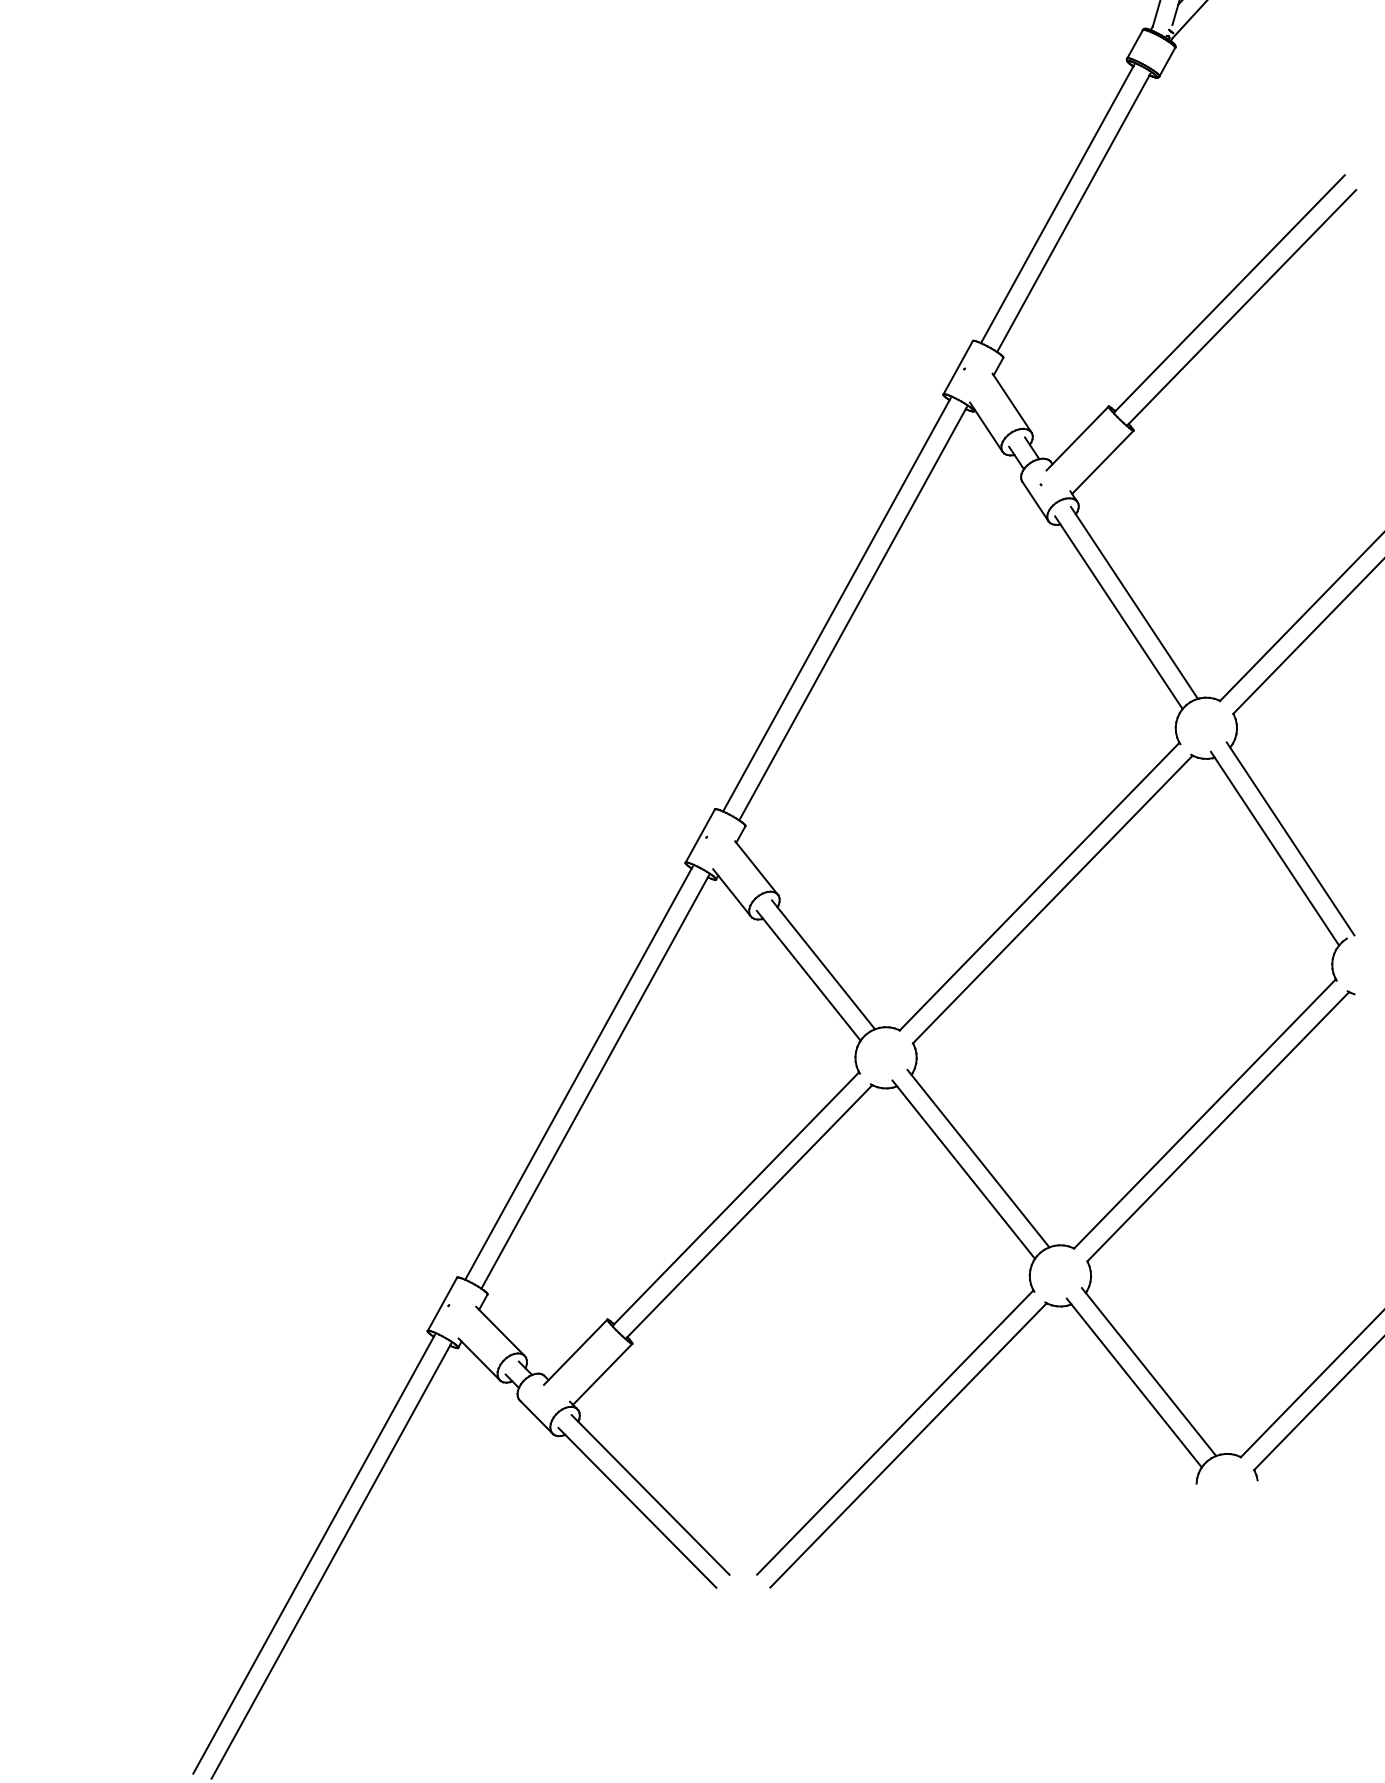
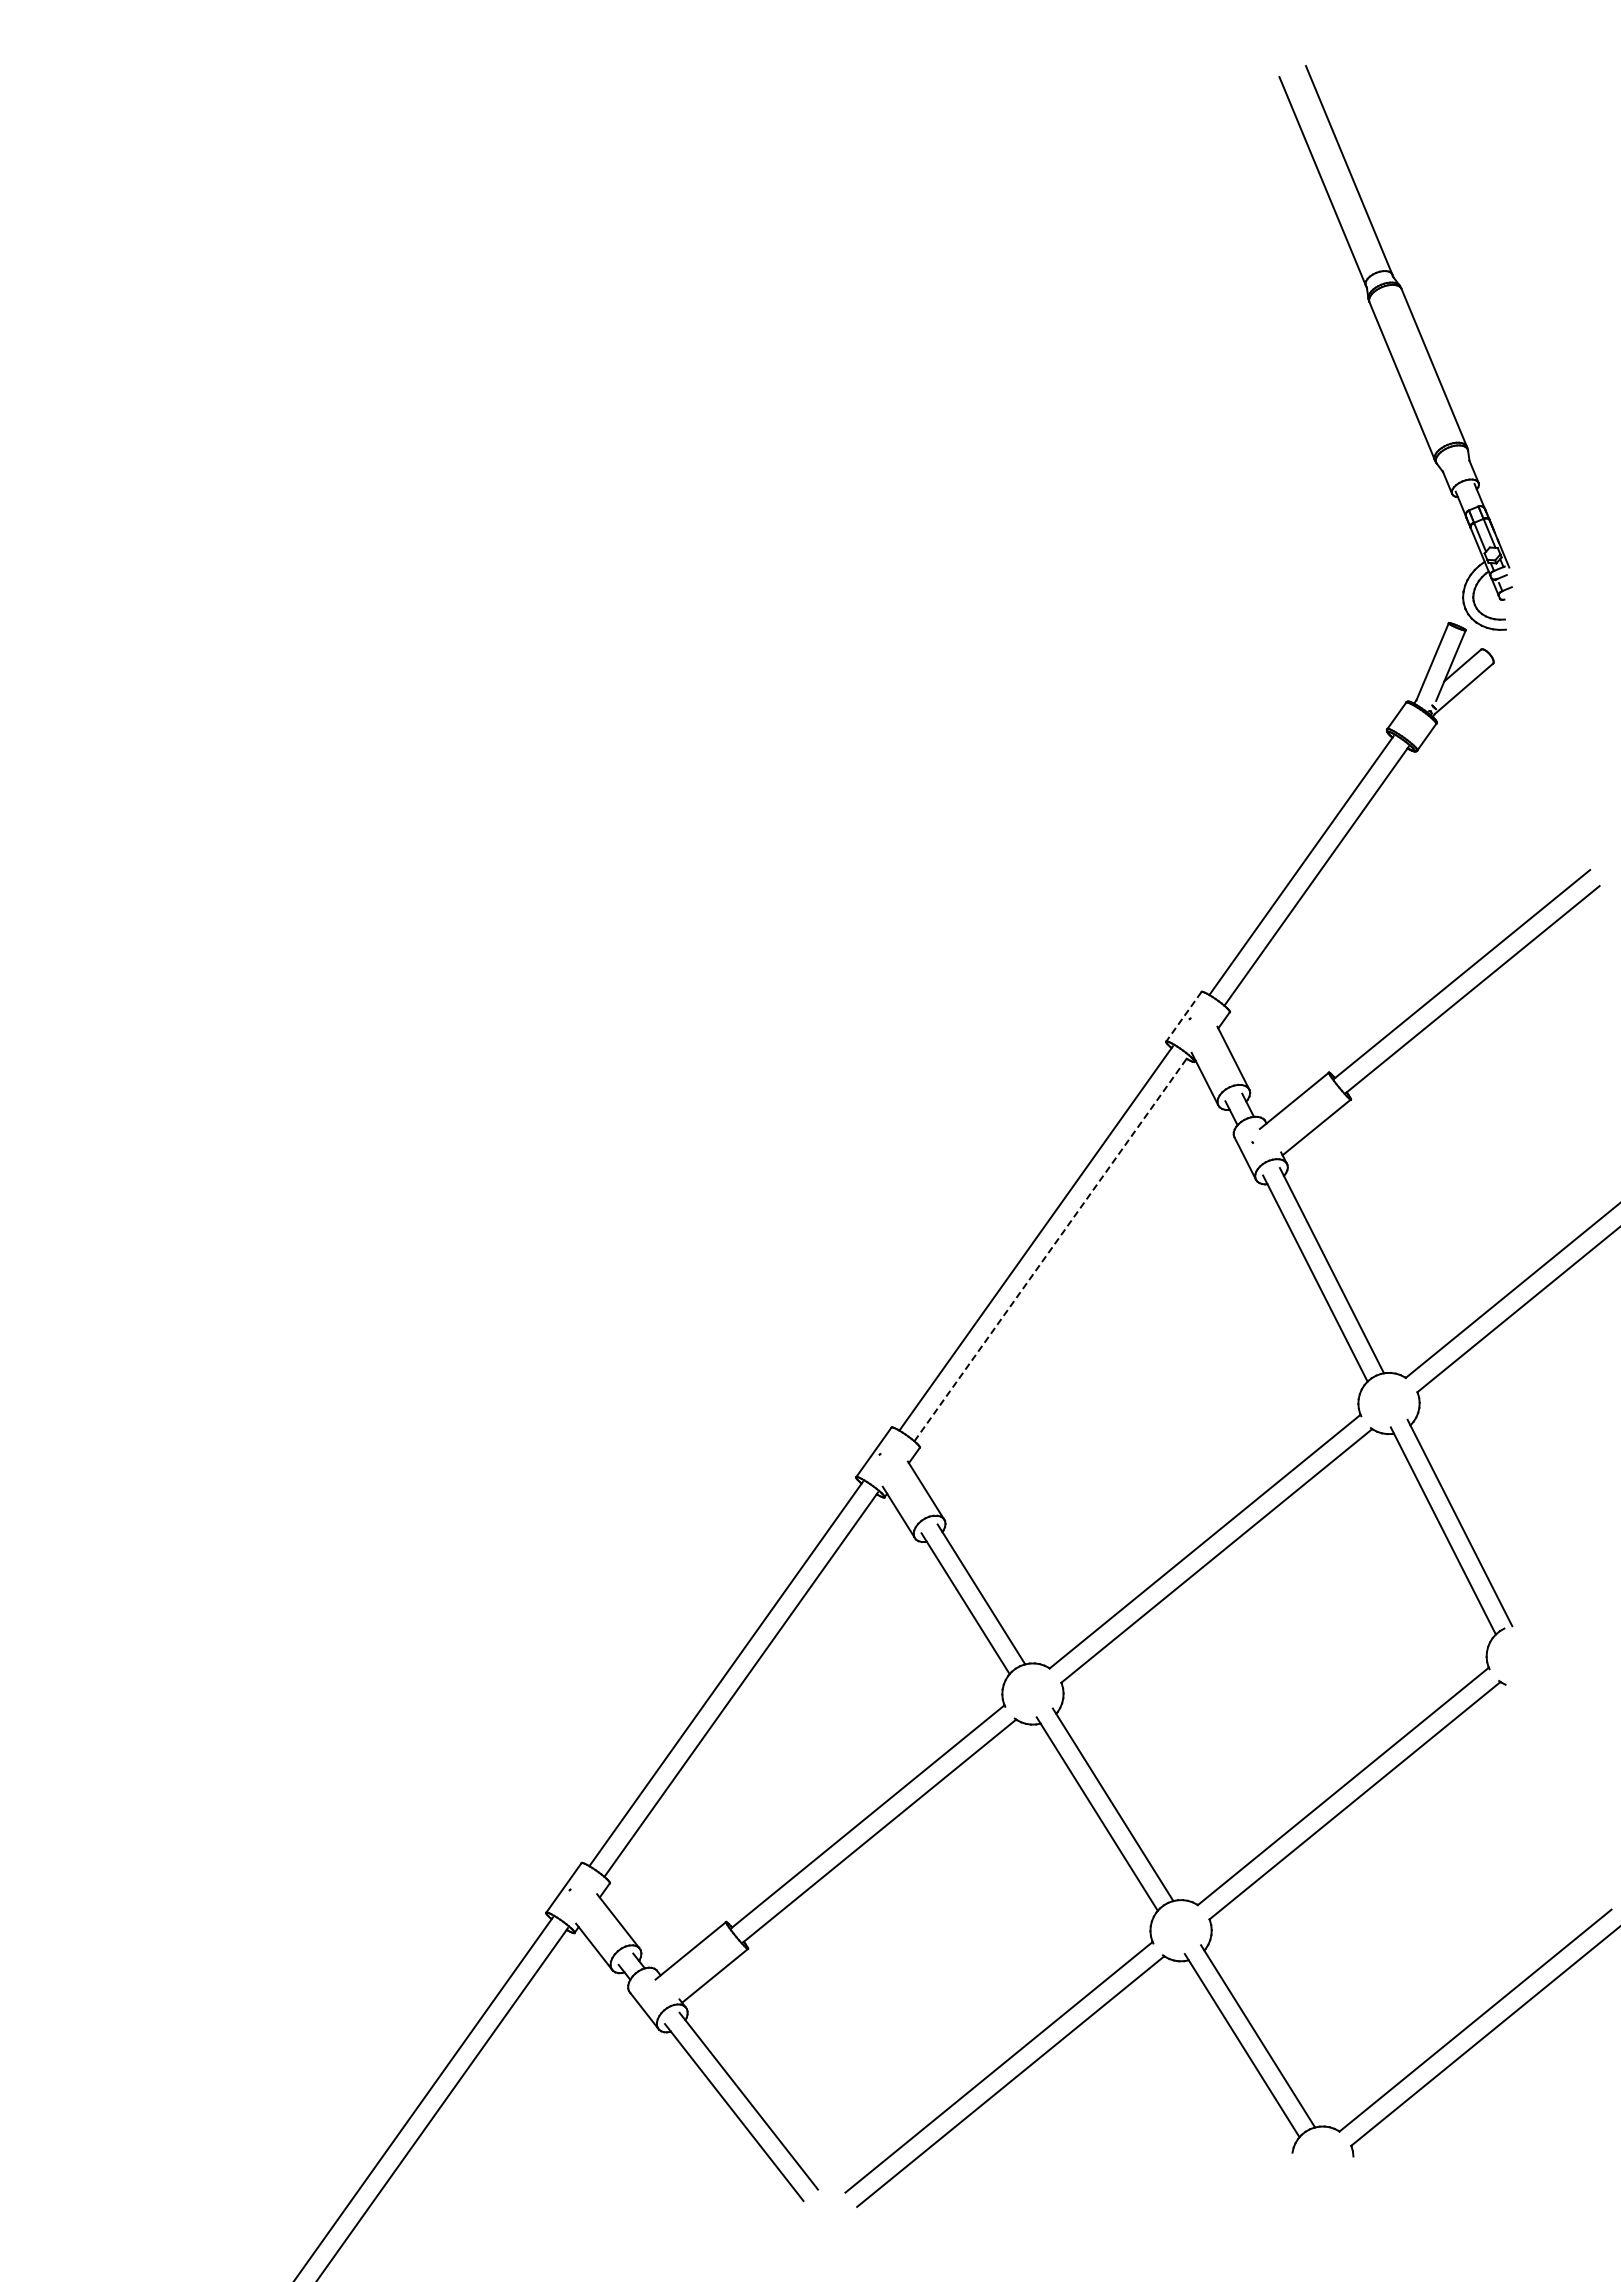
line: (957, 368) -> (1183, 1017), solid -> dashed
line: (853, 614) -> (1051, 1249), solid -> dashed

